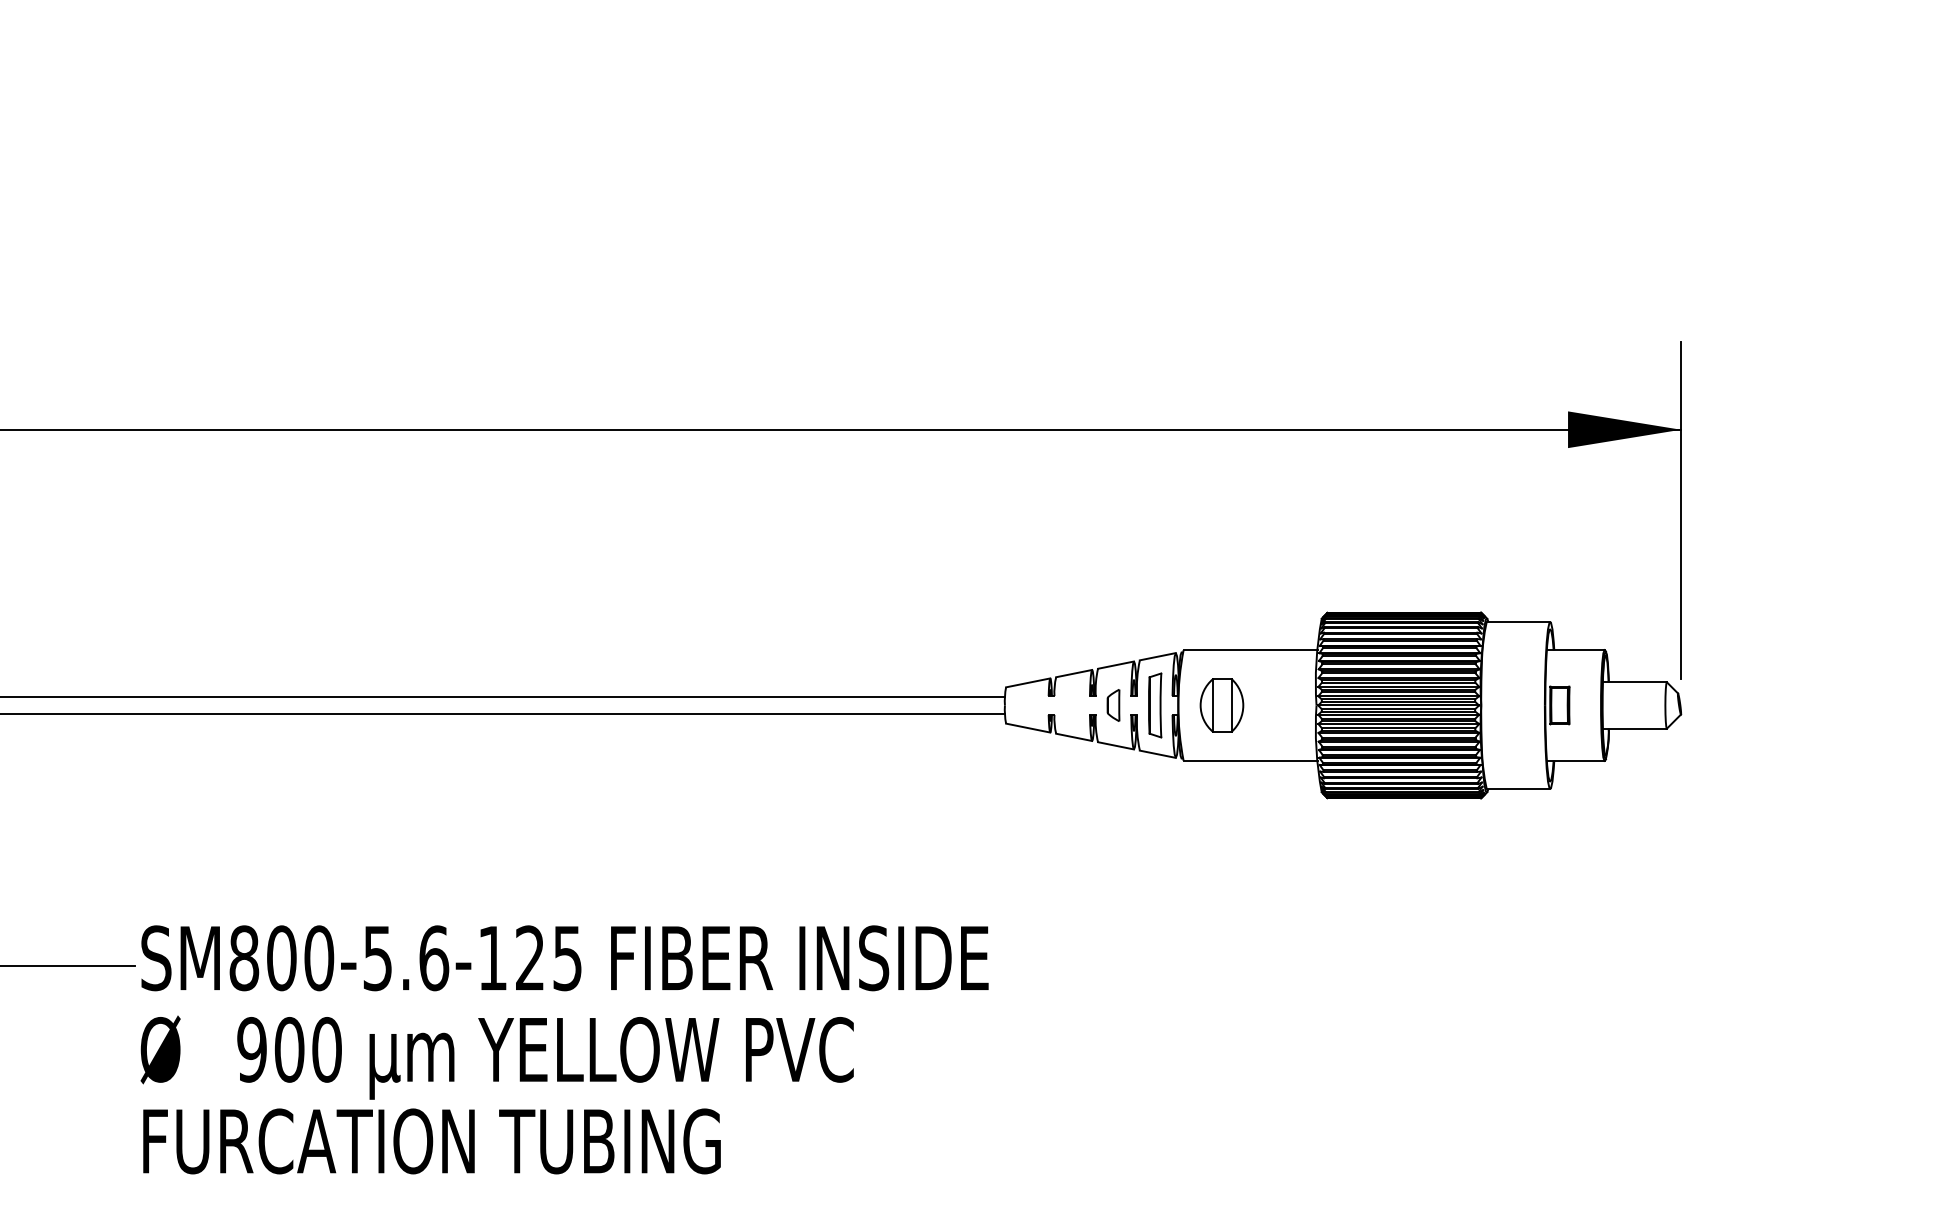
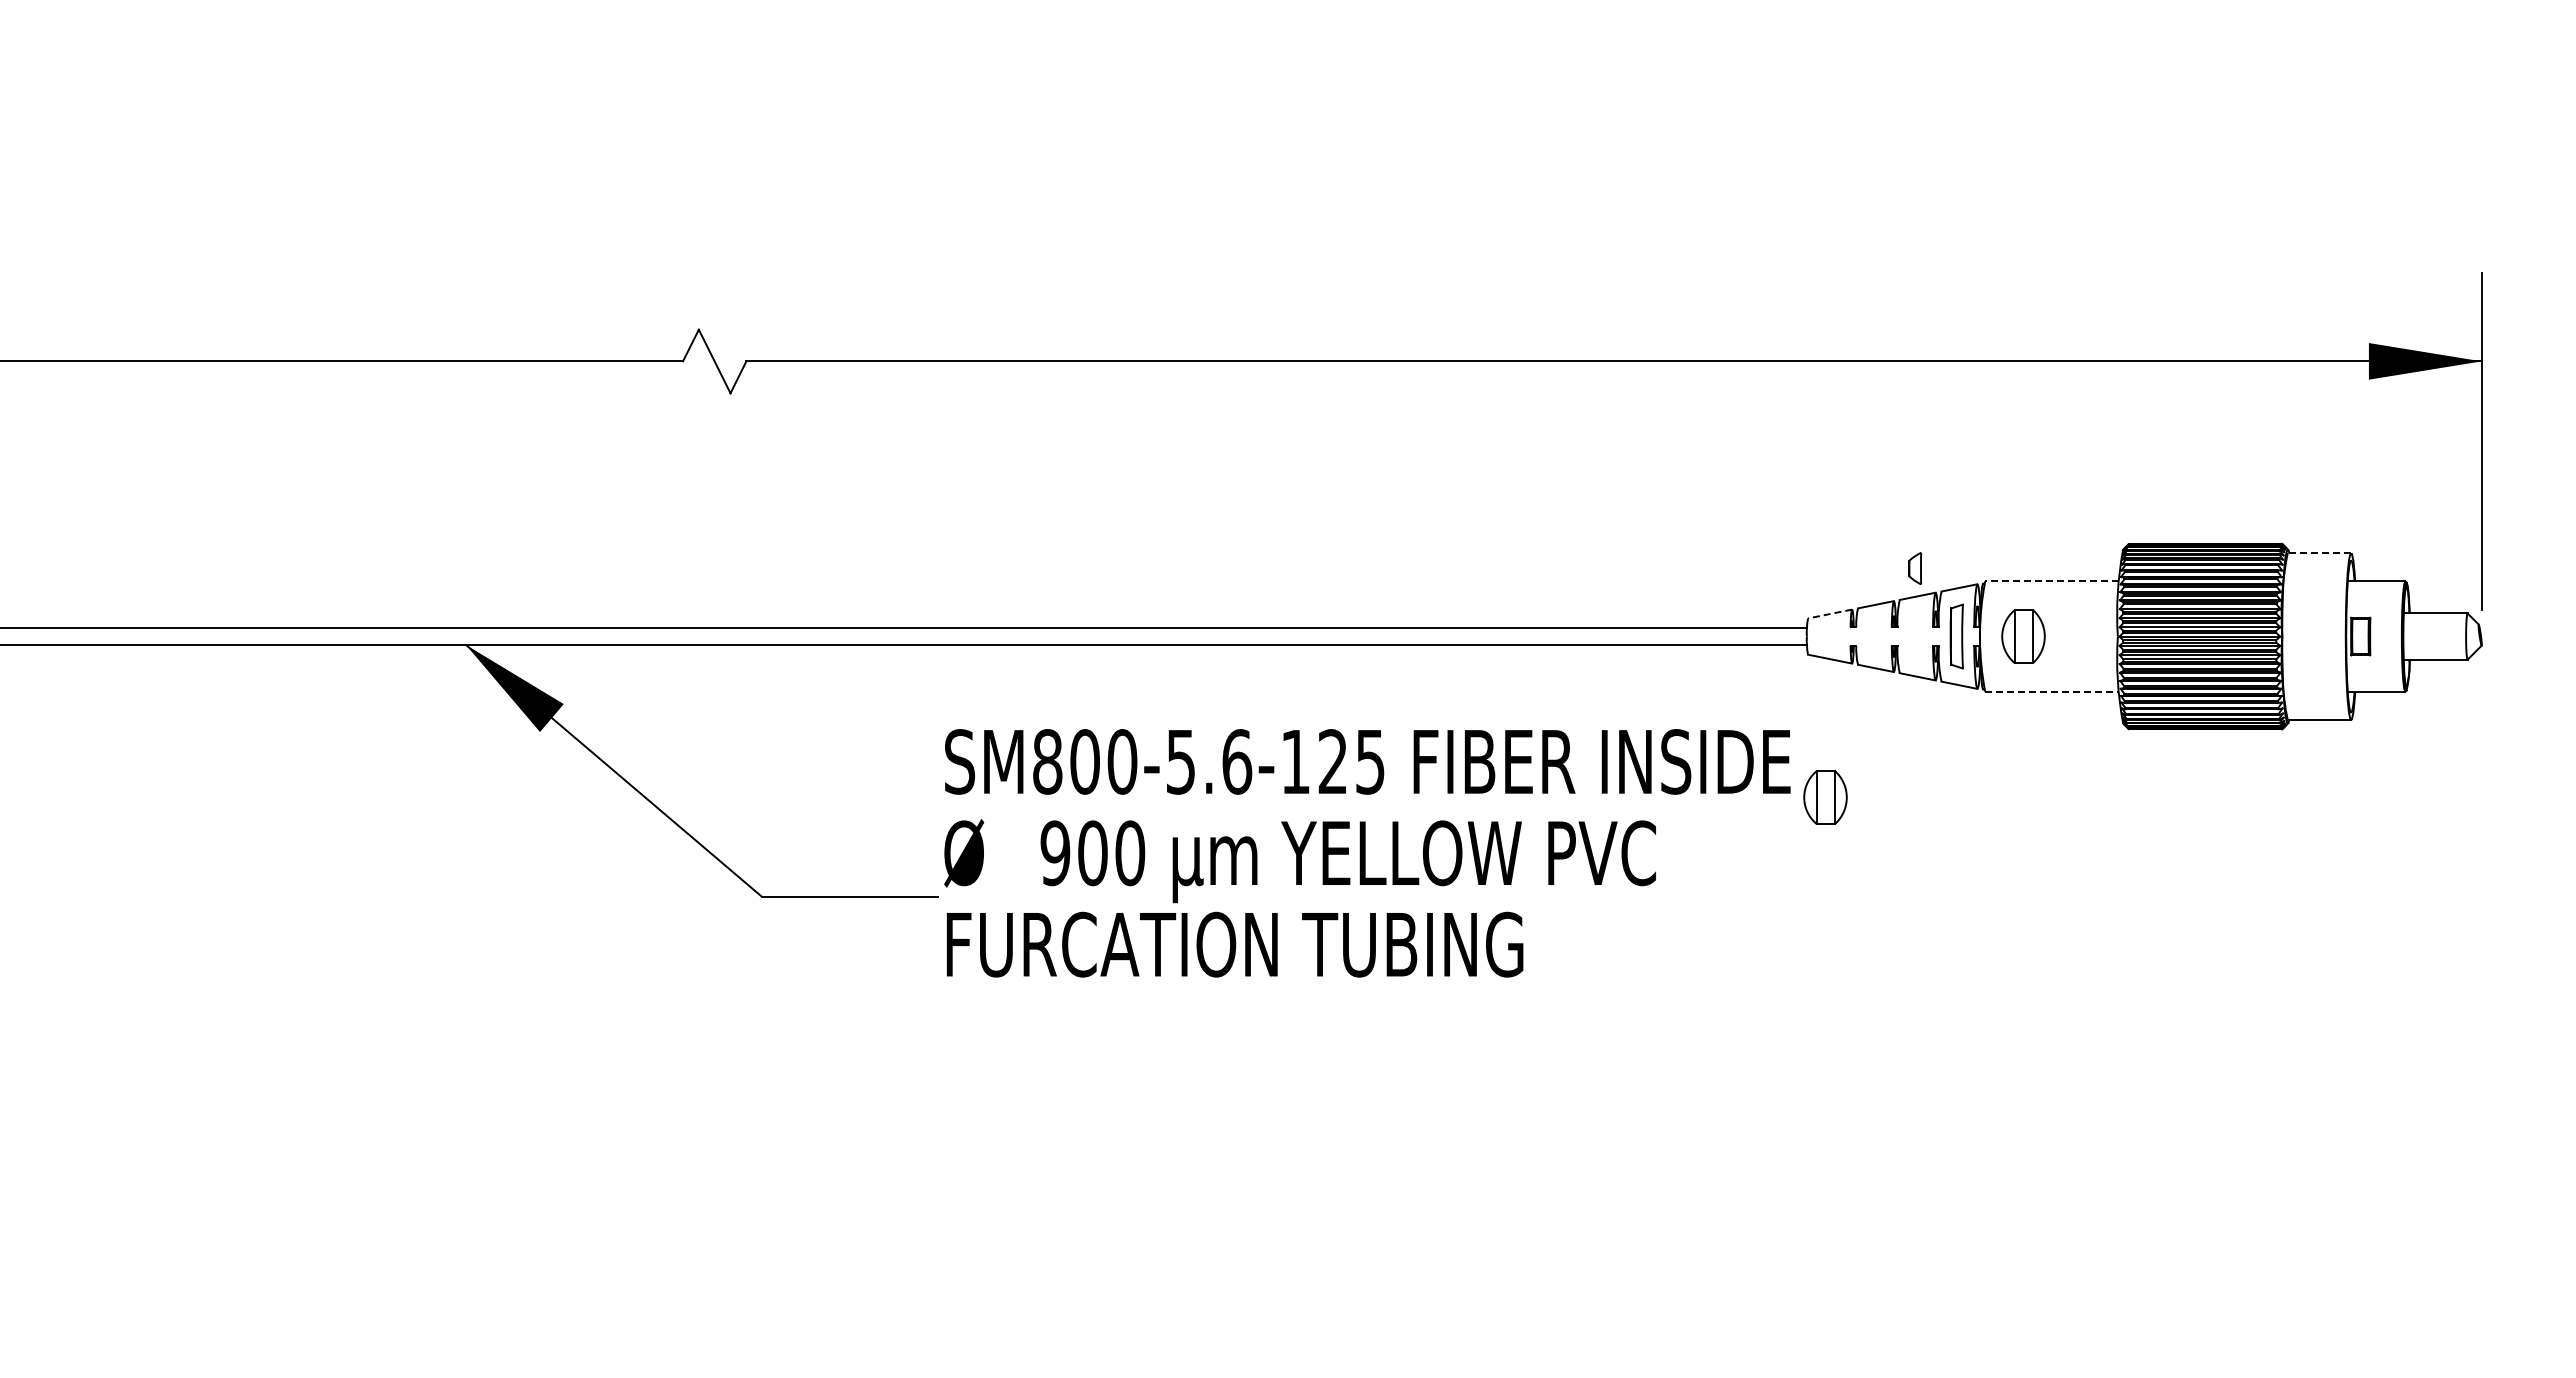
line: (1518, 622) -> (2319, 553), solid -> dashed
line: (1251, 650) -> (2052, 581), solid -> dashed
line: (1028, 683) -> (1830, 614), solid -> dashed
part: (1113, 705) -> (1915, 568), moved
line: (1251, 760) -> (2052, 691), solid -> dashed
part: (1023, 866) -> (1825, 797), added
text: (564, 1050) -> (1367, 853), moved

